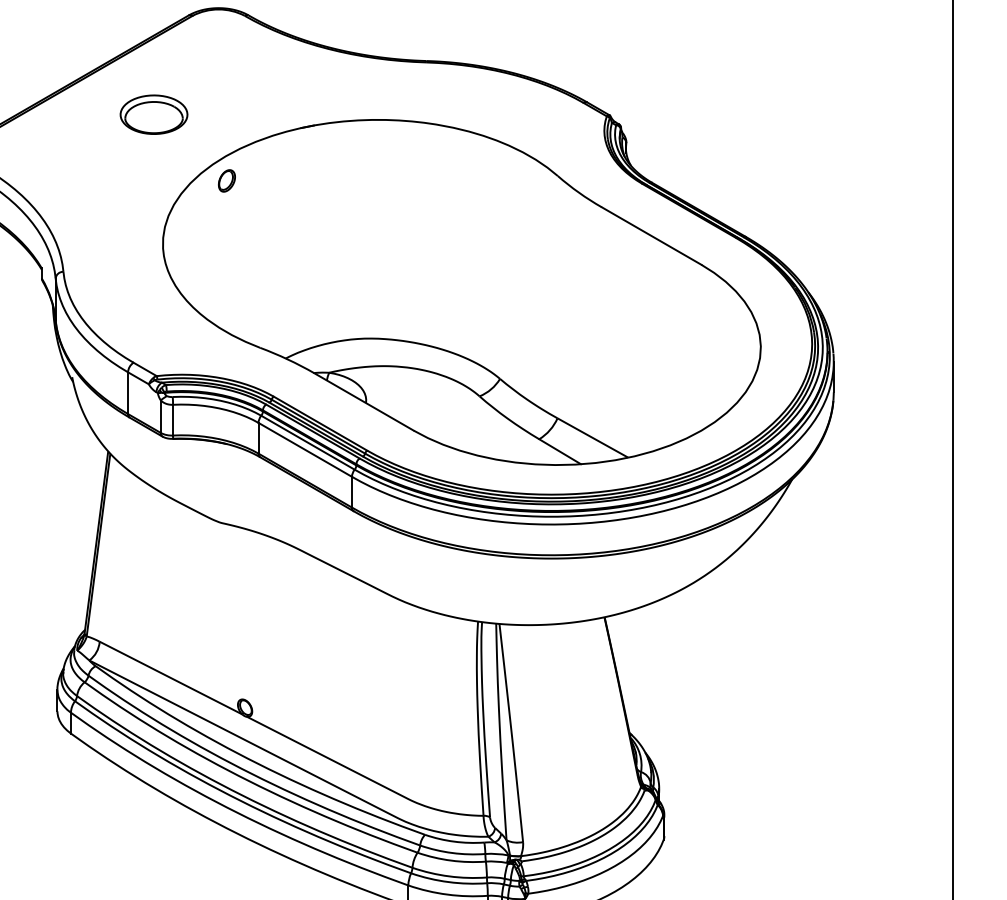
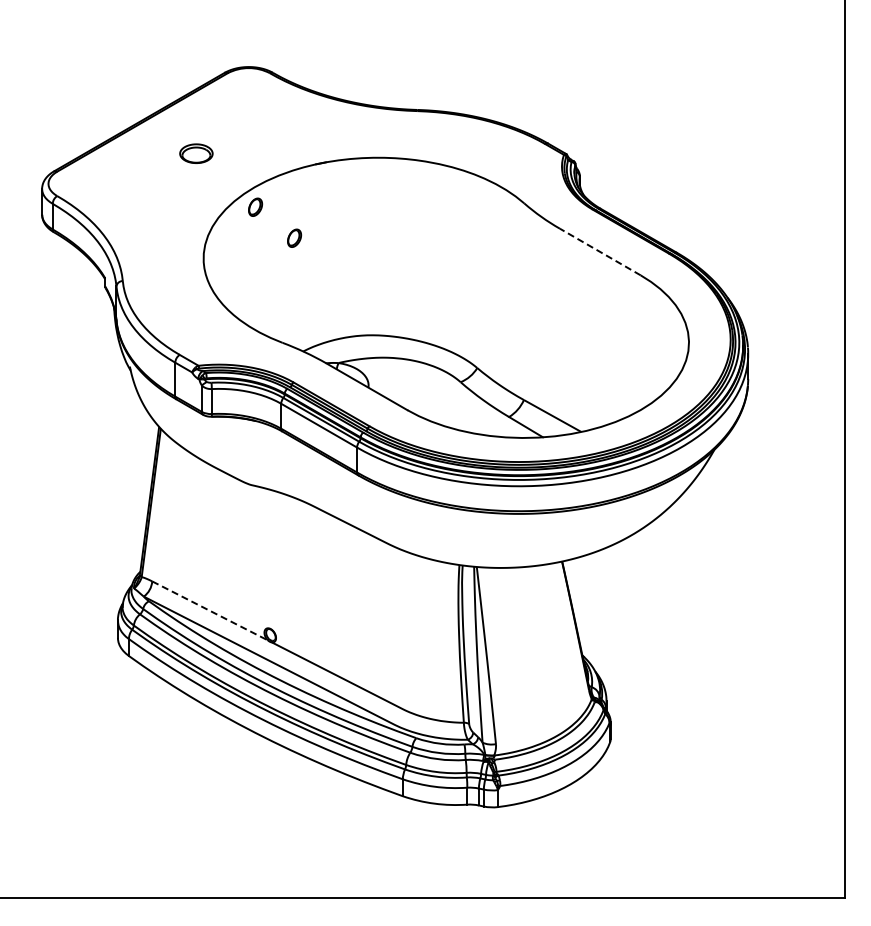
part: (154, 114) -> (196, 153), size x0.6
part: (274, 218) -> (294, 237), added
line: (651, 236) -> (600, 252), solid -> dashed
line: (170, 677) -> (209, 610), solid -> dashed

